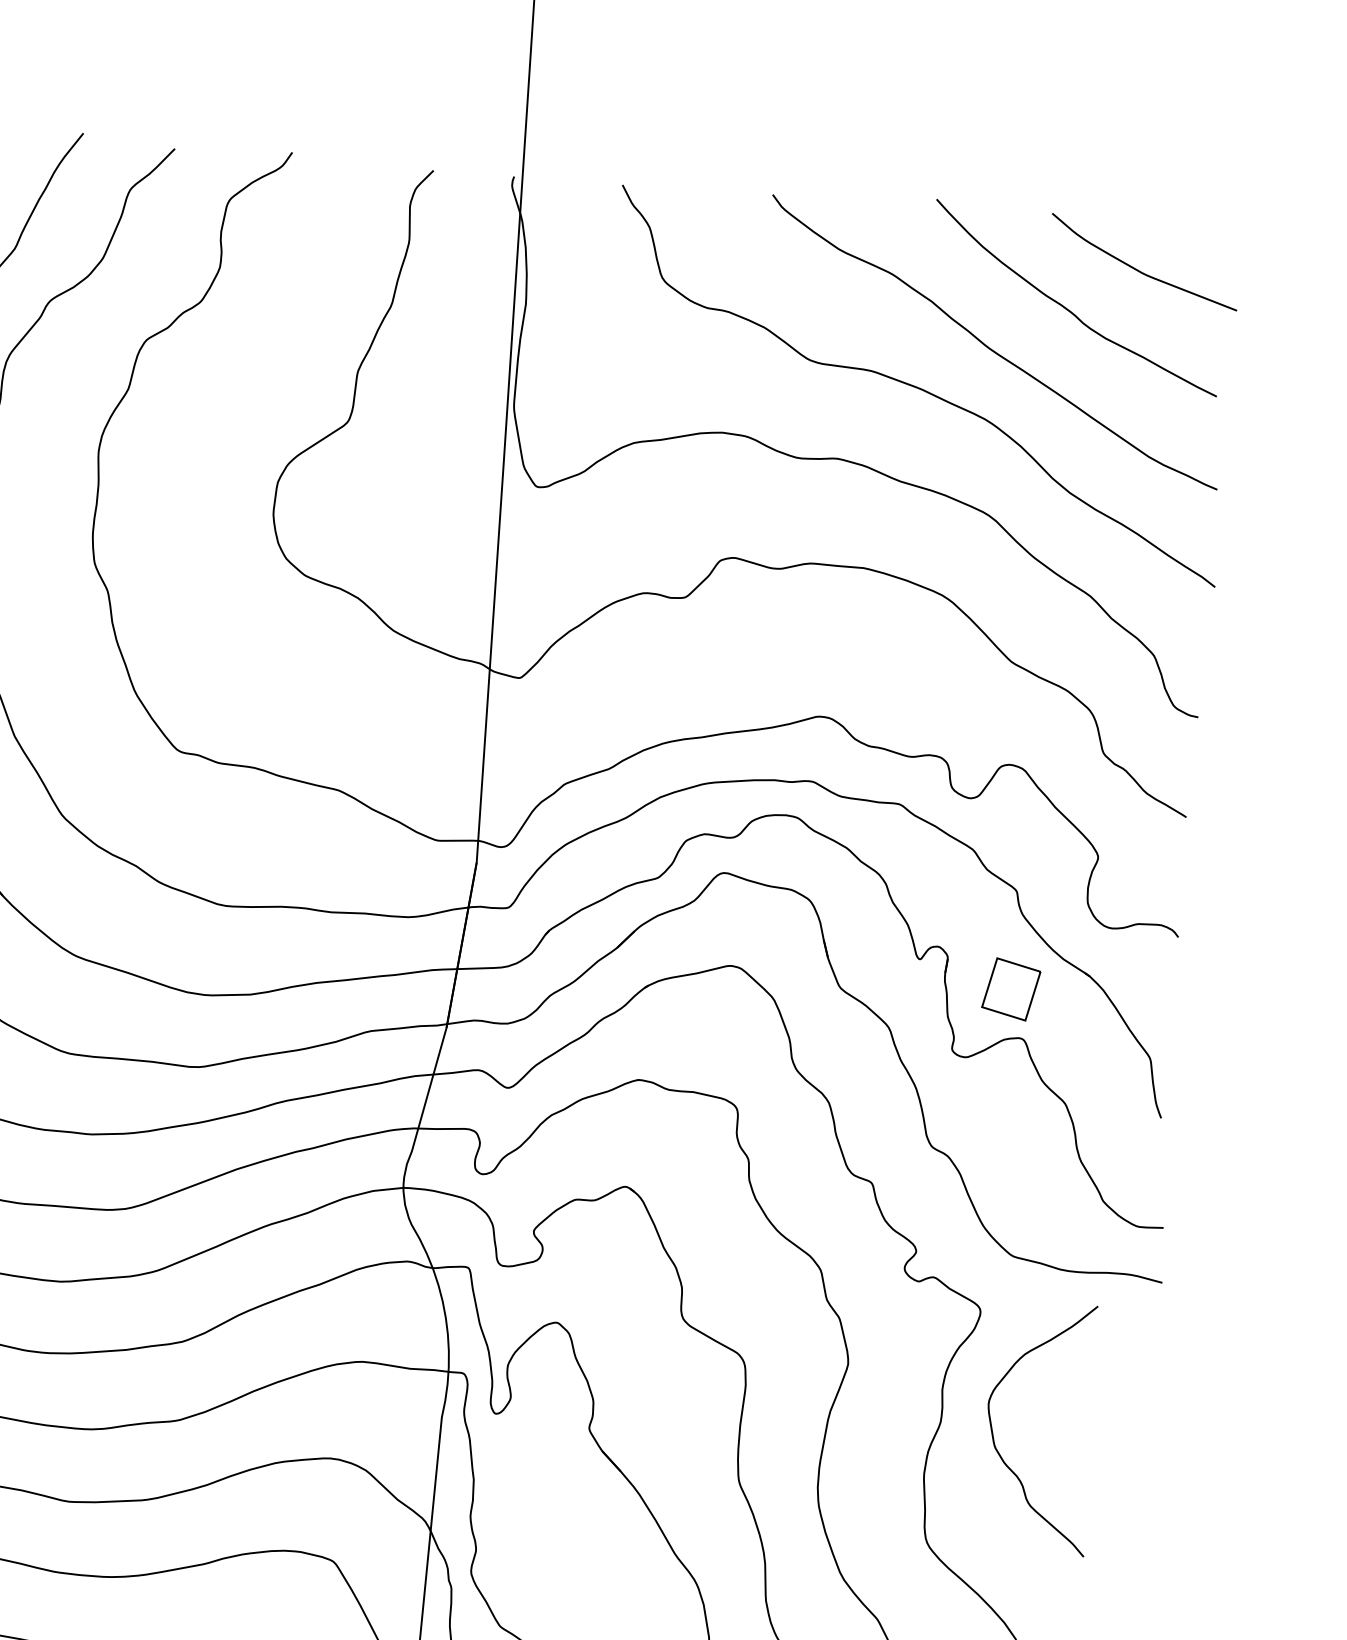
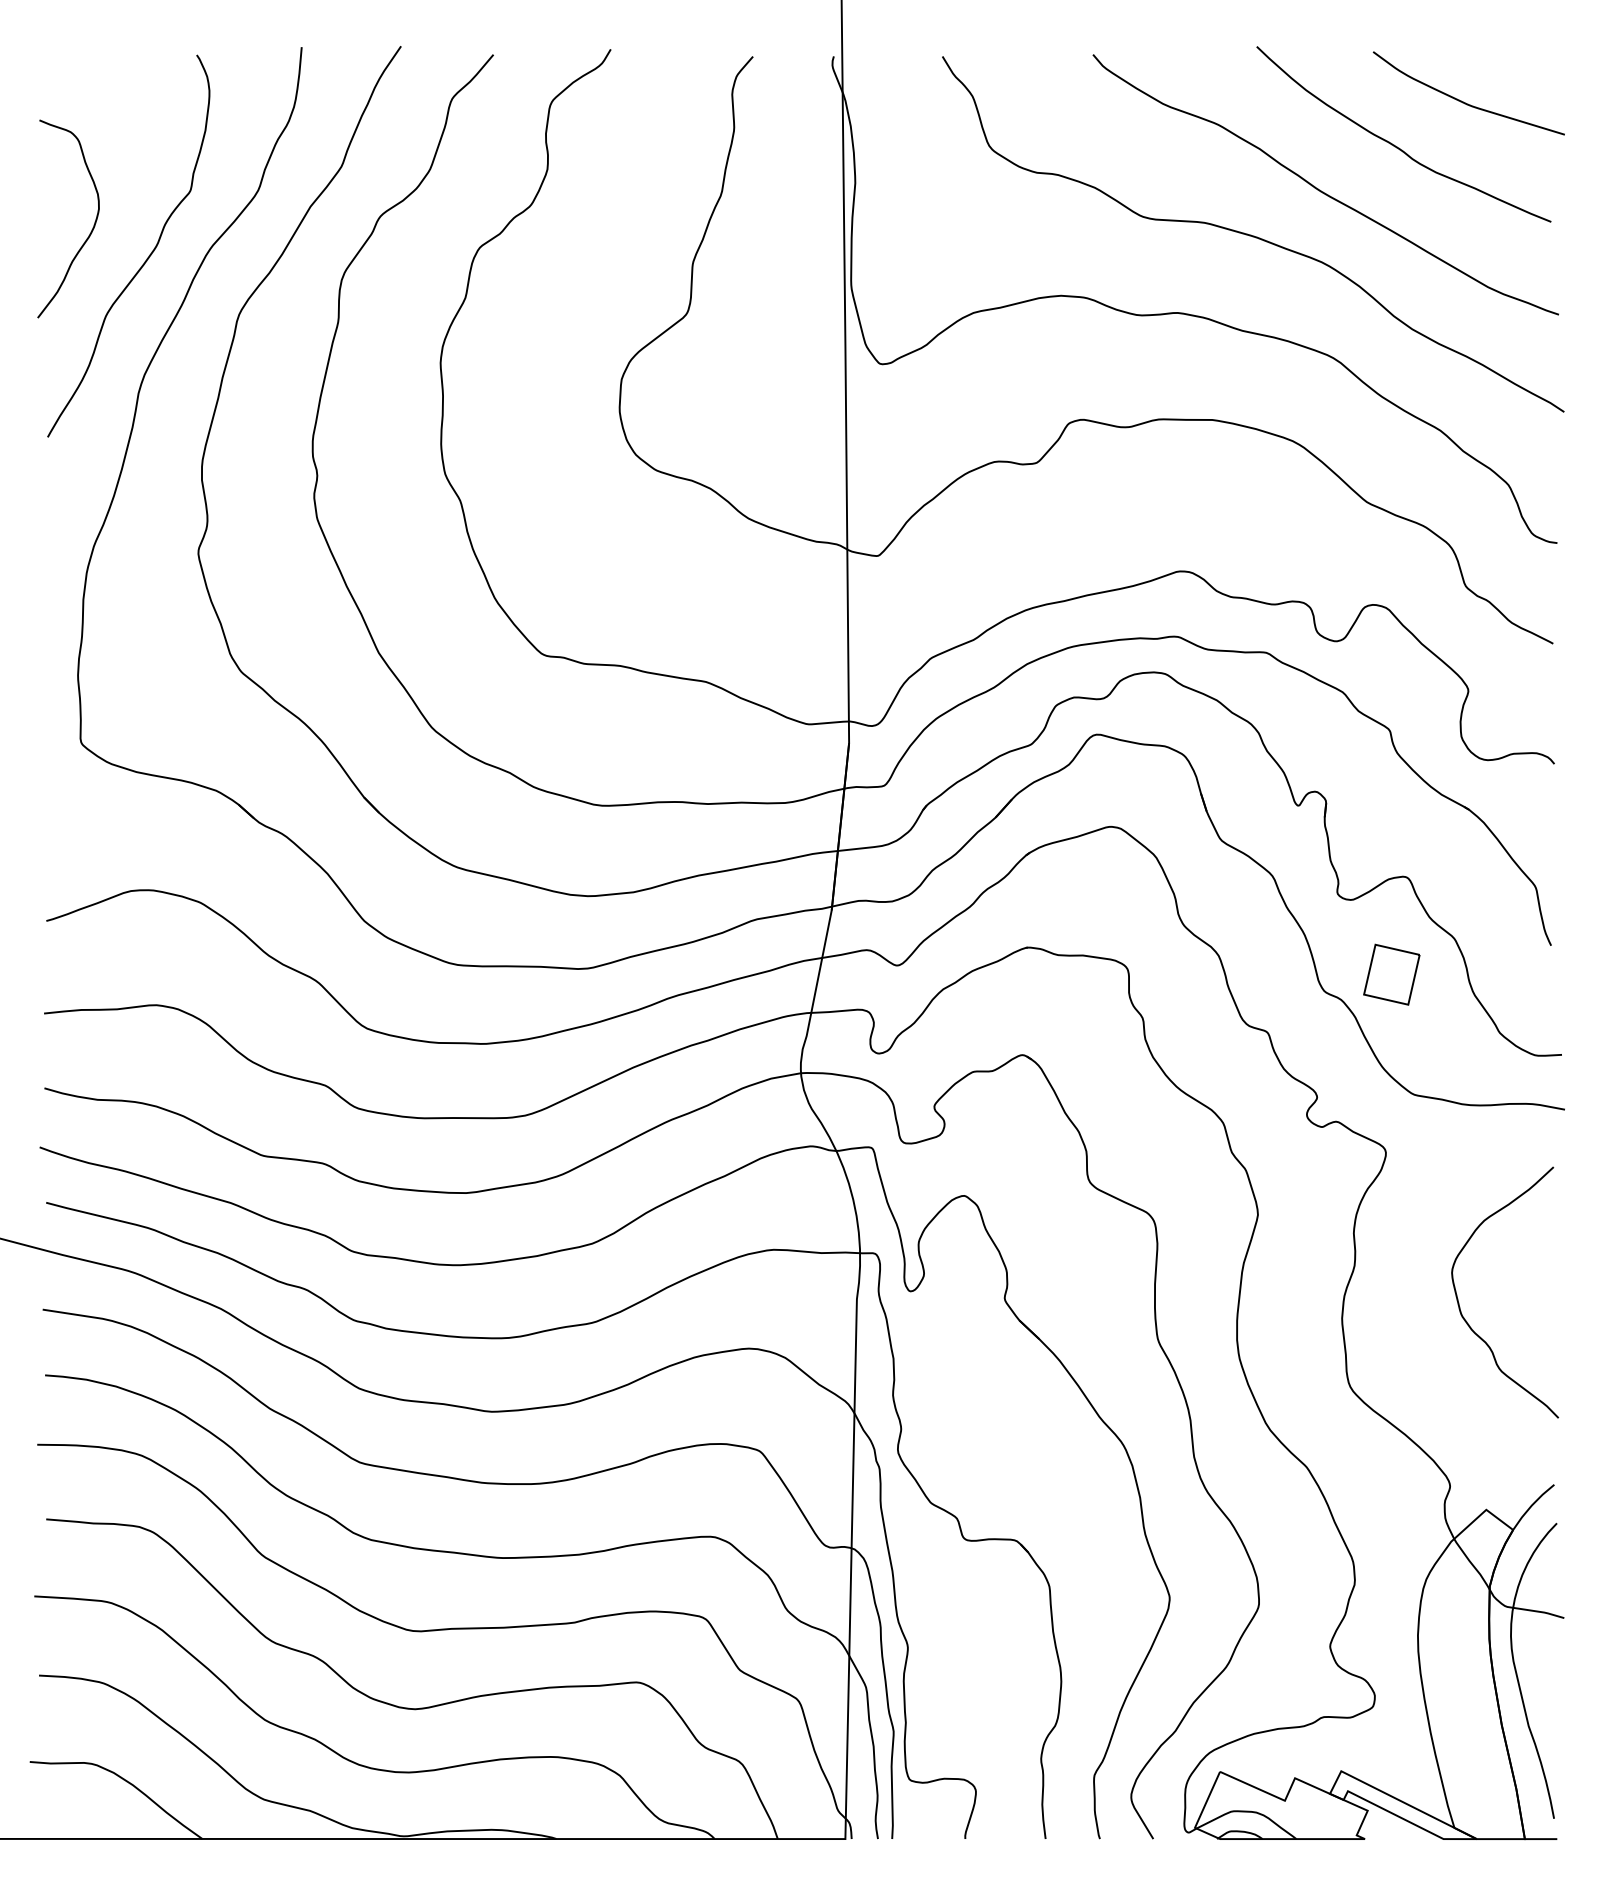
part: (1010, 989) -> (1391, 974), moved
curve: (993, 1434) -> (1459, 1302), moved

